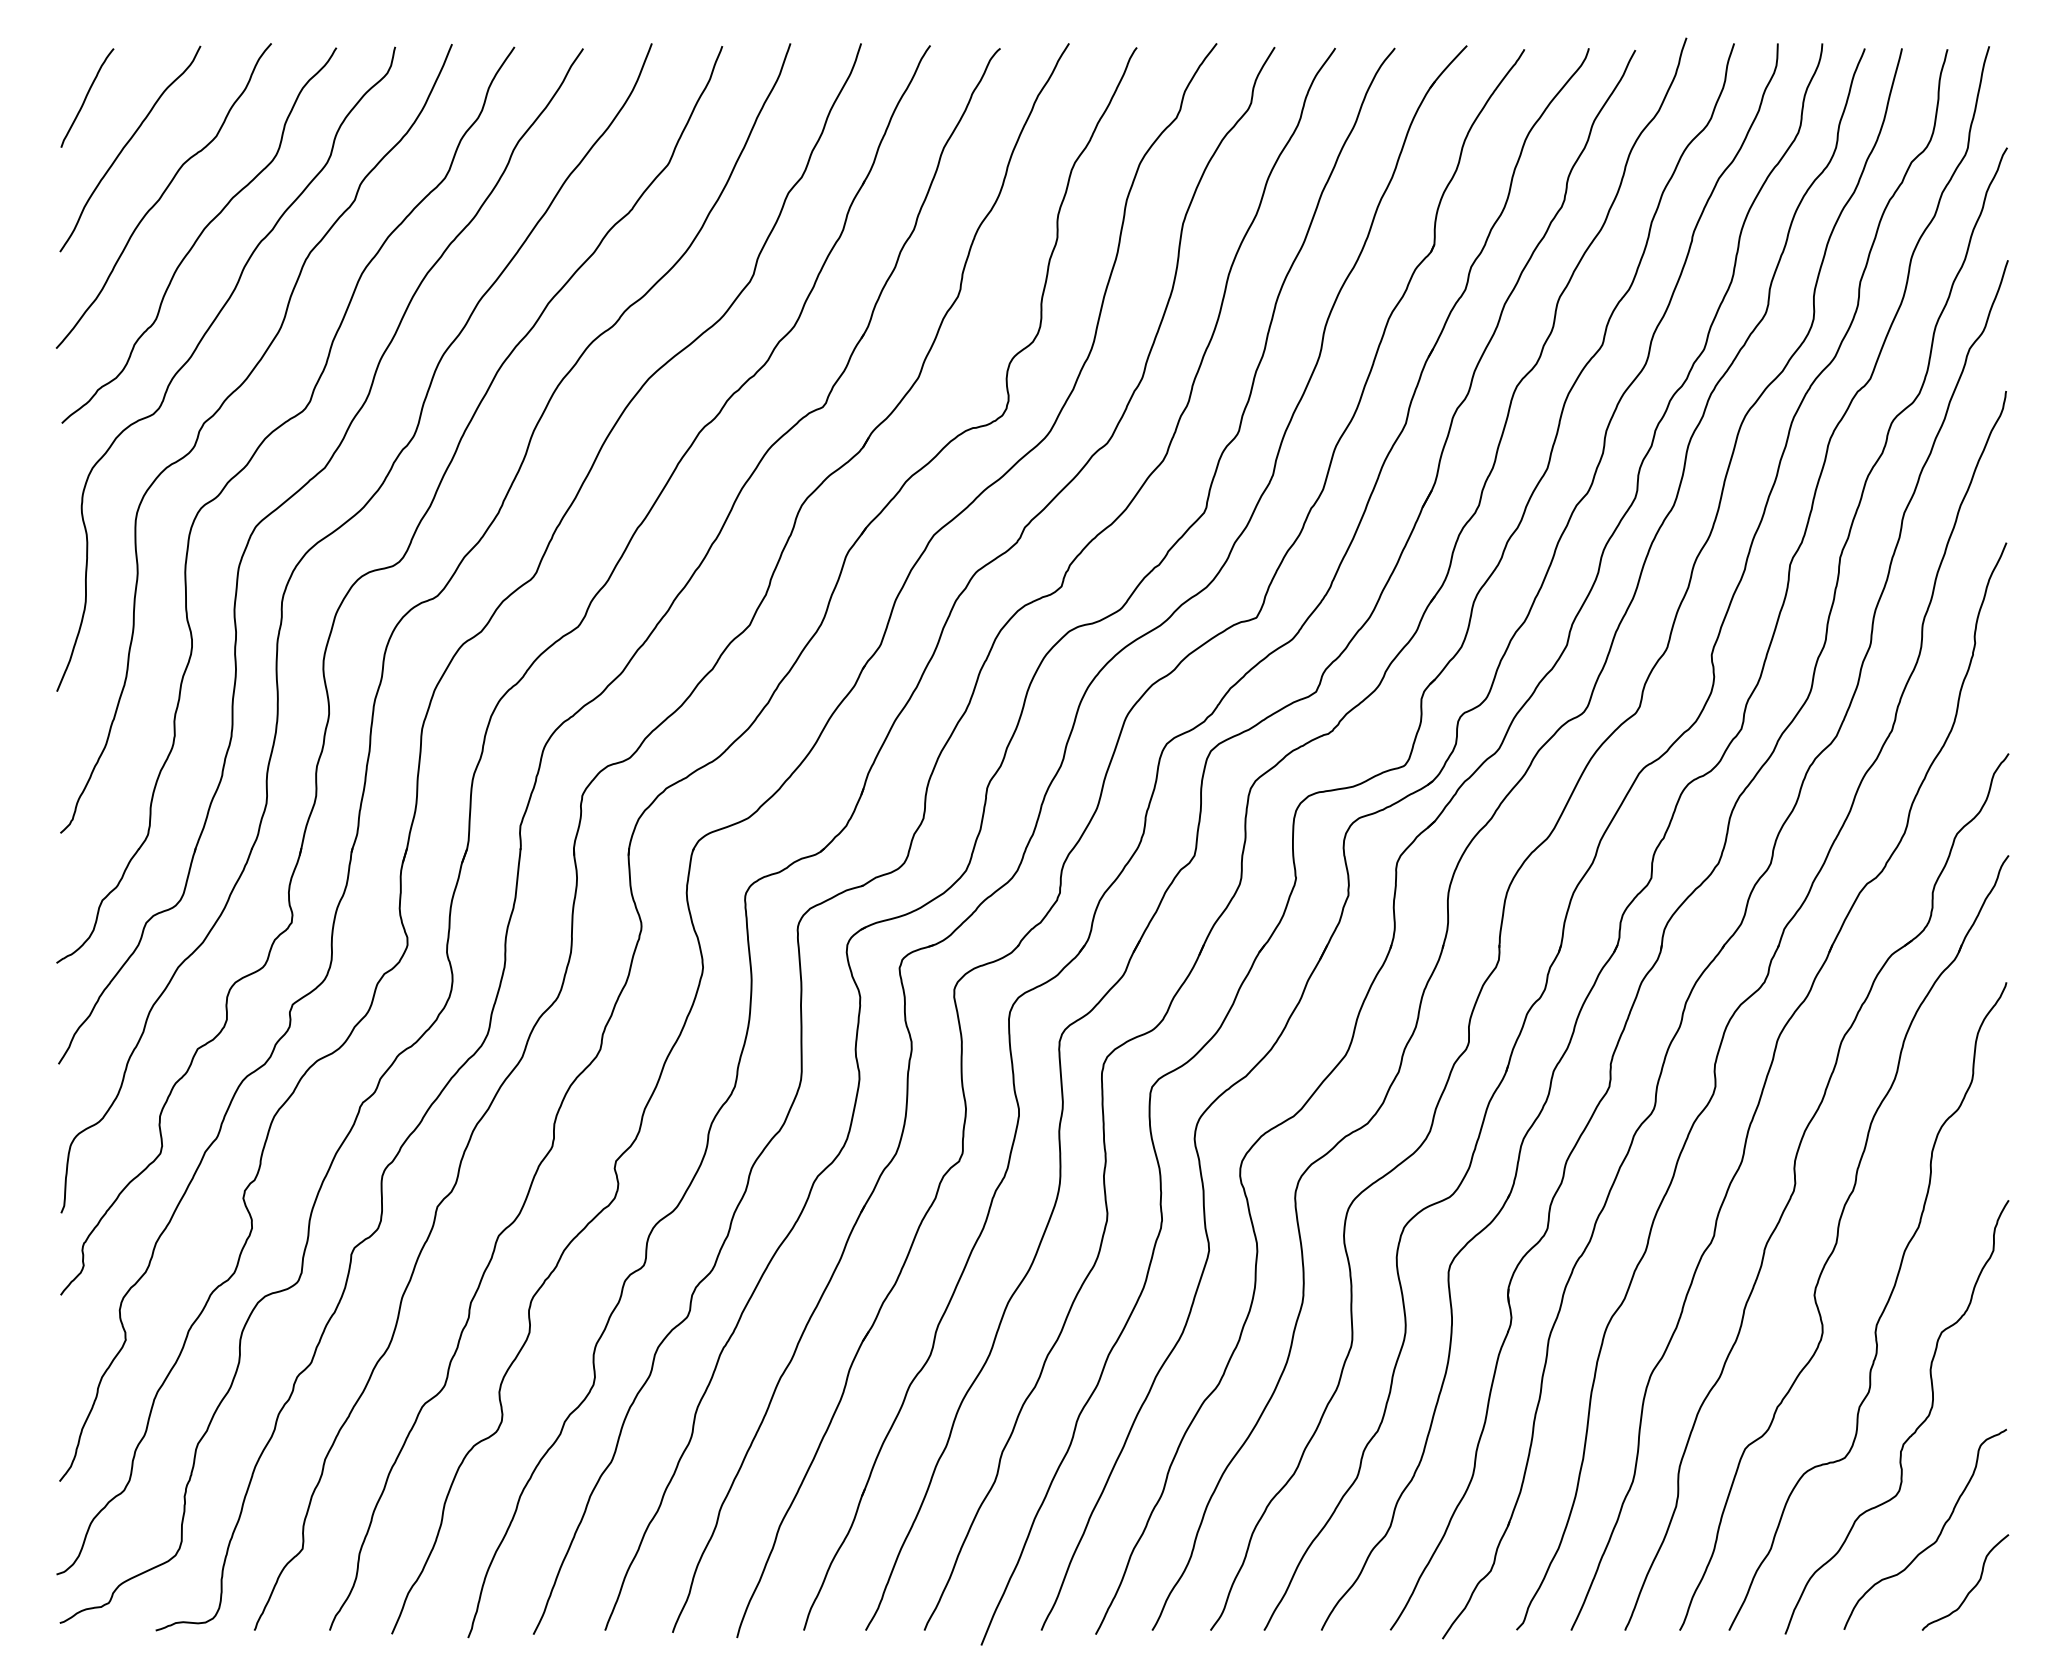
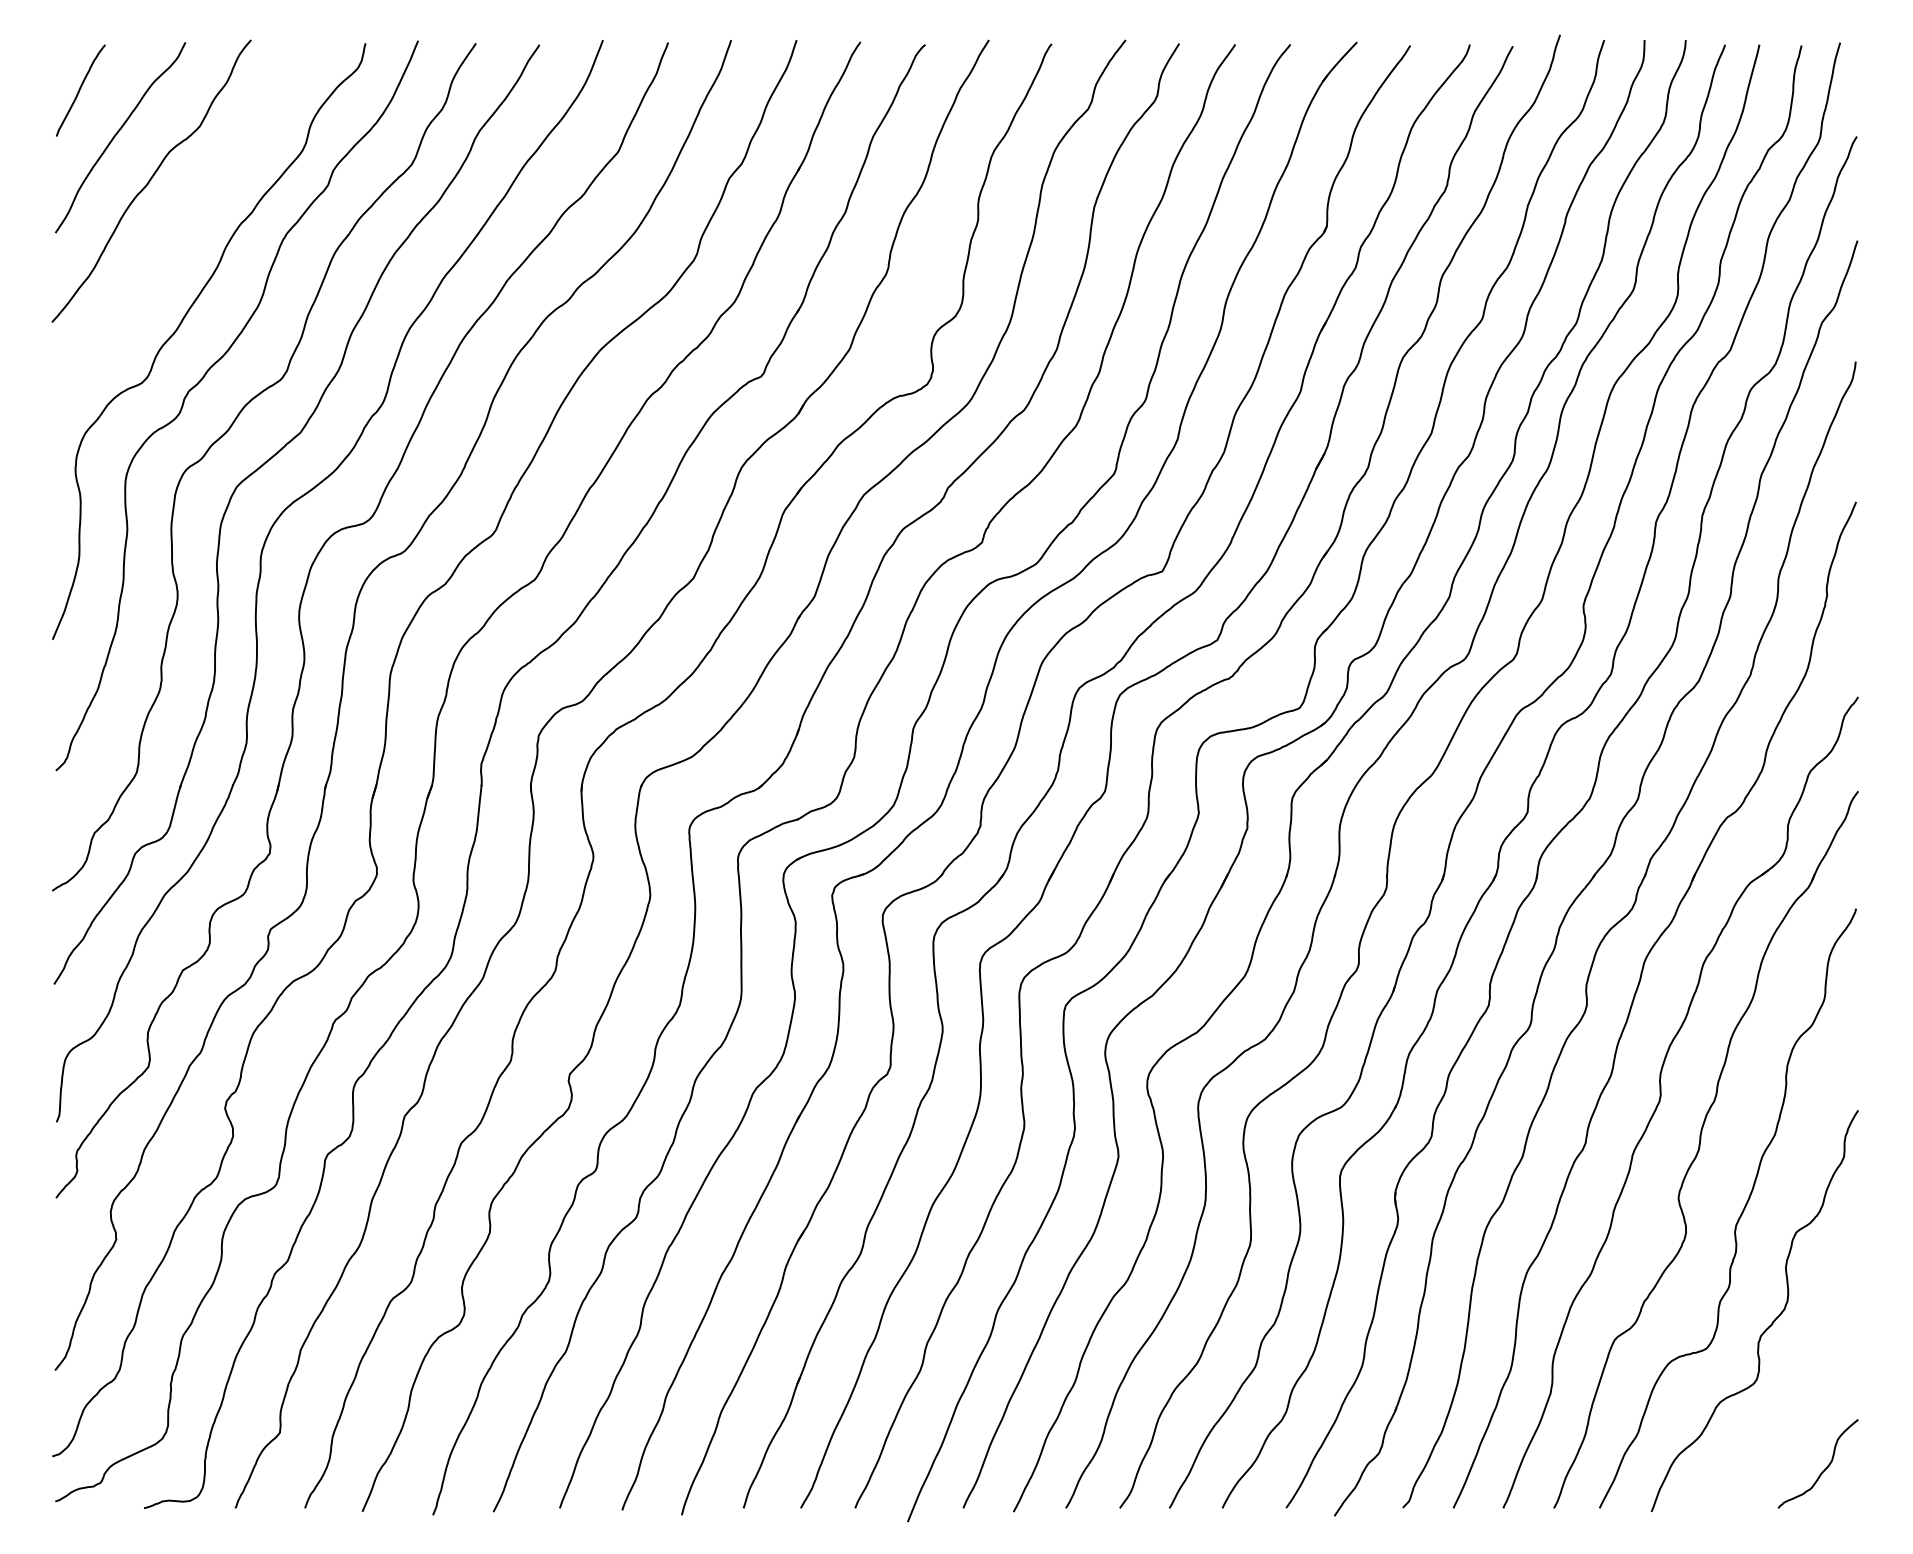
curve: (199, 235) -> (184, 217), removed
curve: (1937, 1536) -> (1792, 1421), removed

